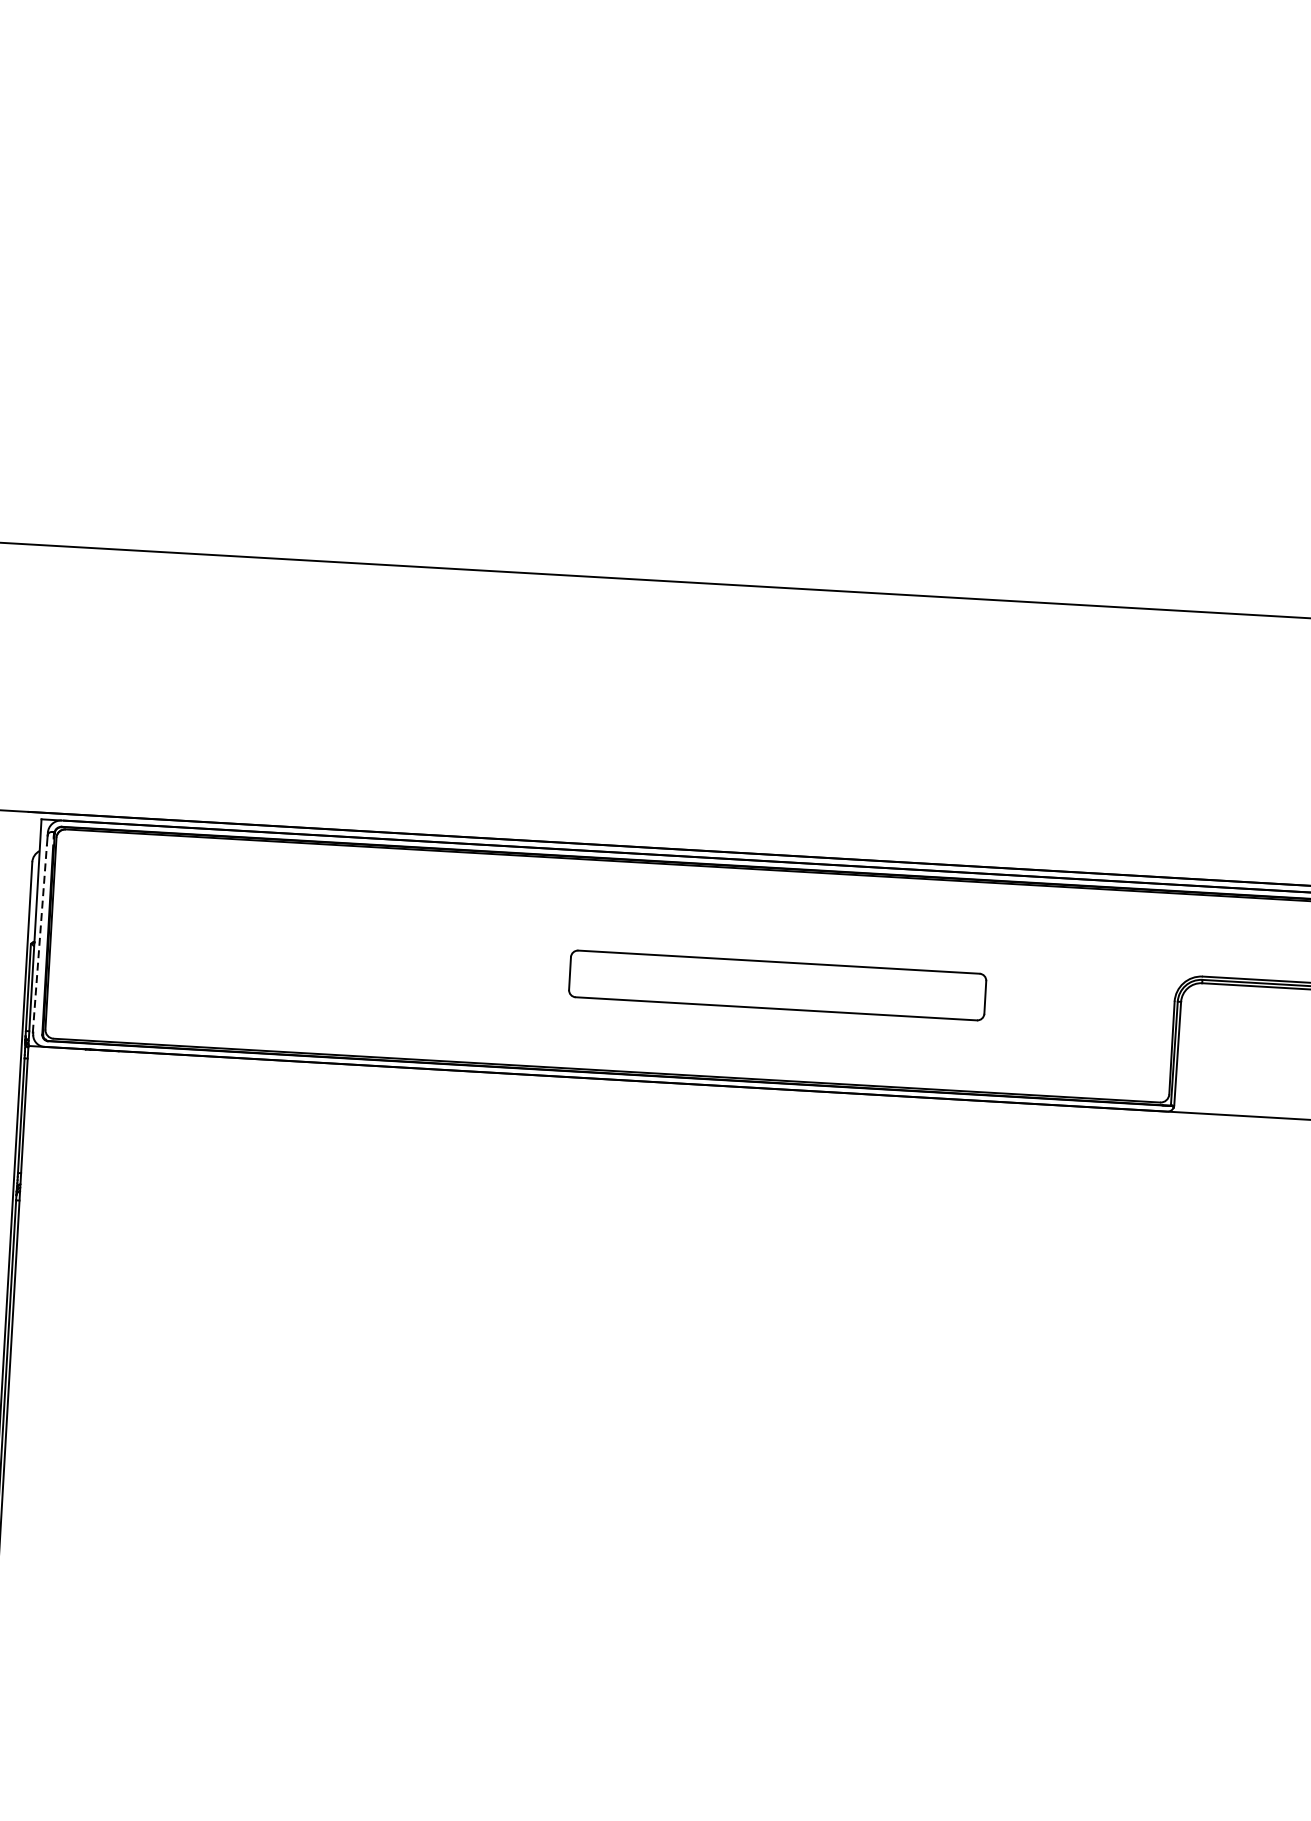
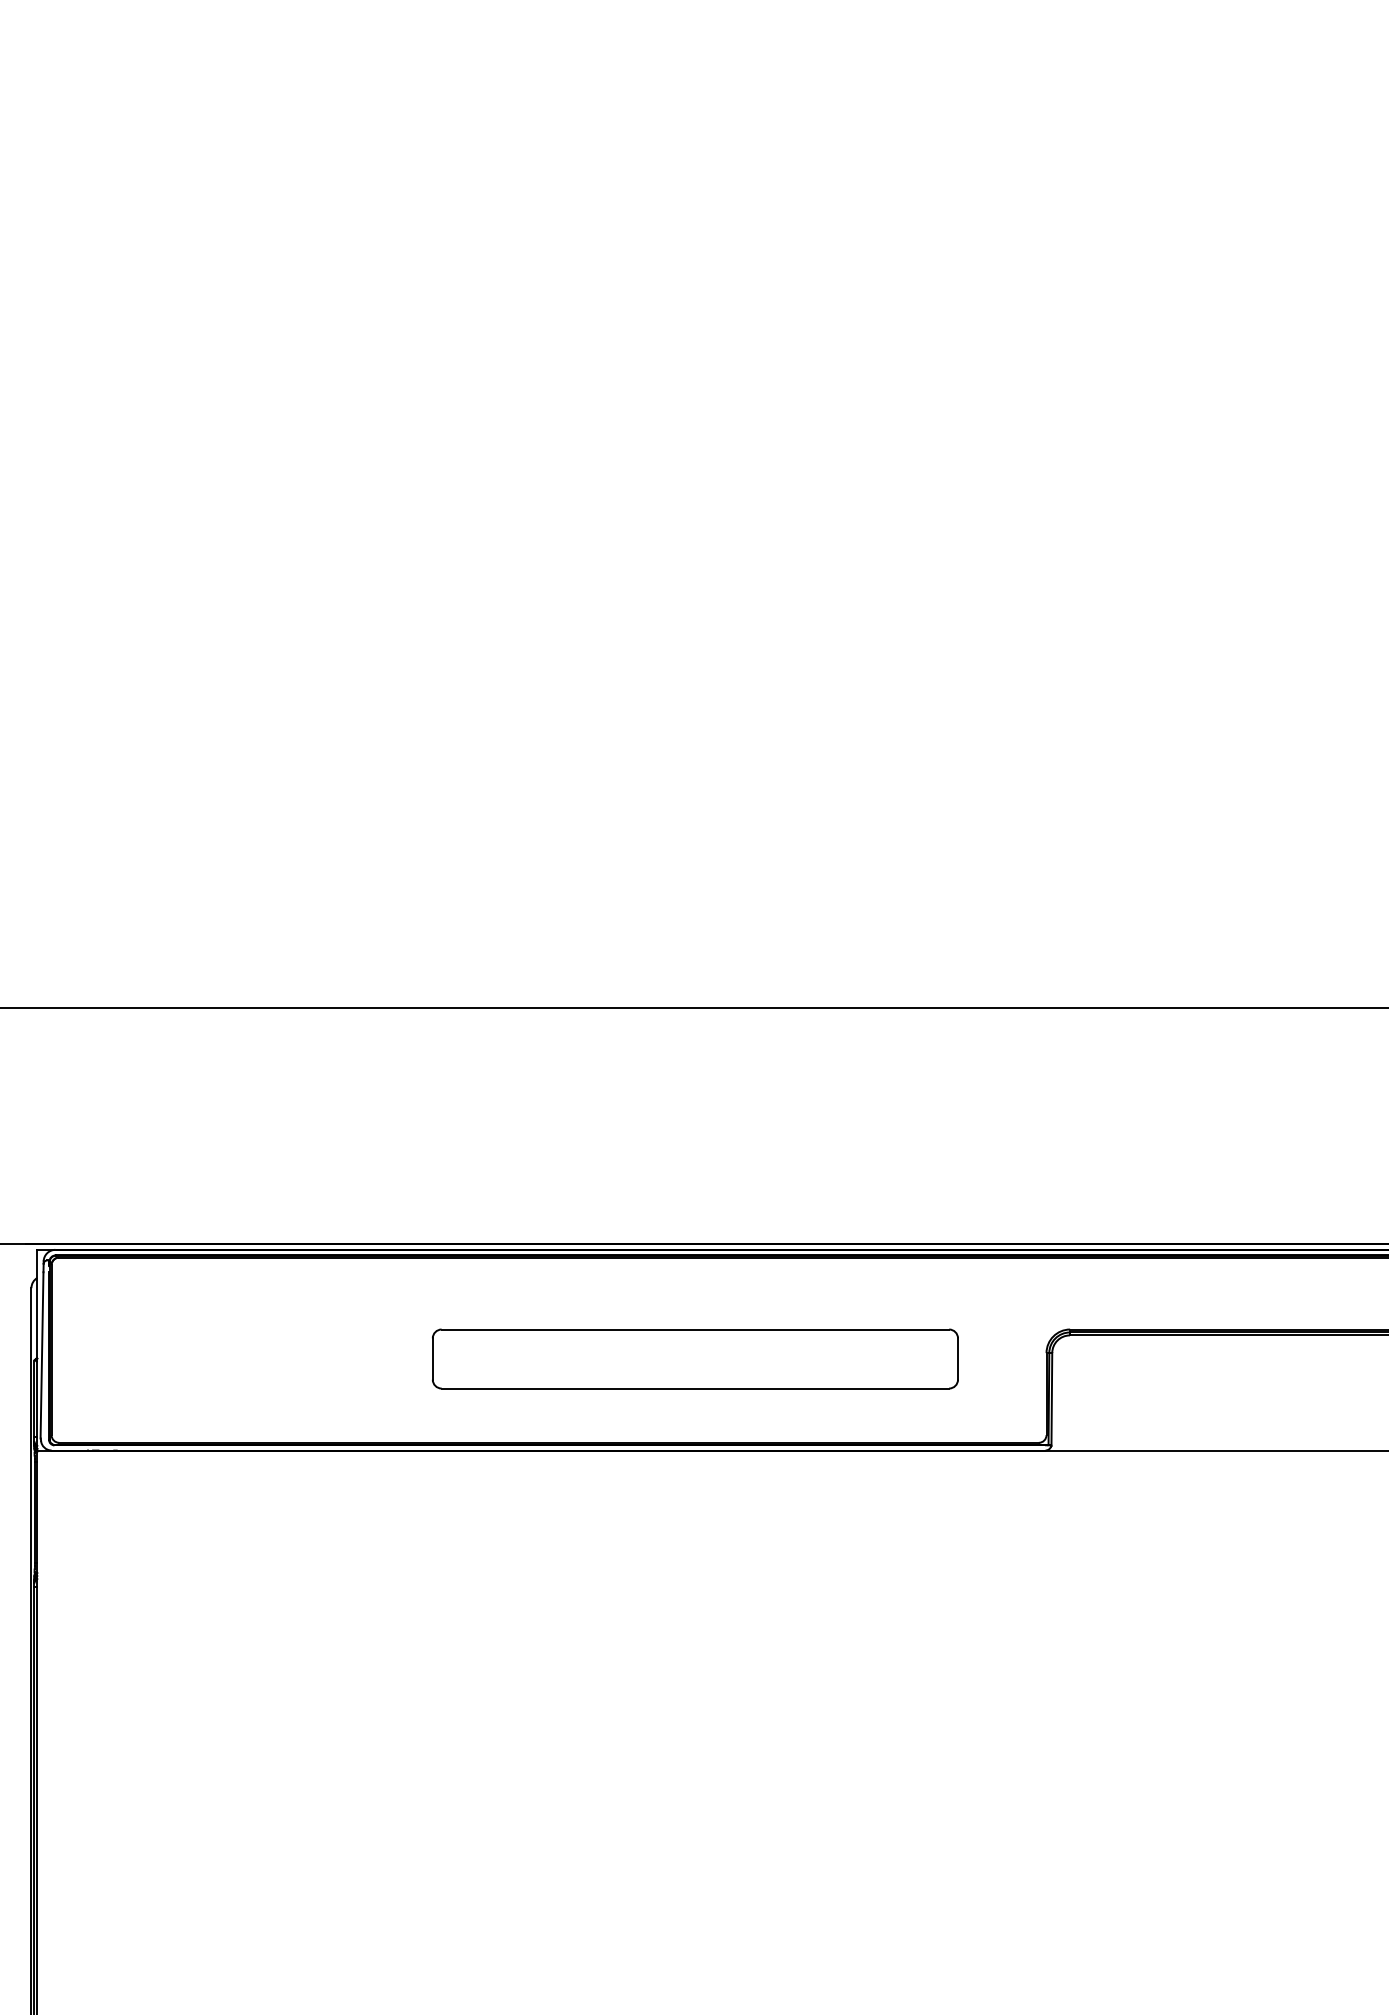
line: (40, 937) -> (42, 1354), dashed -> solid
part: (777, 984) -> (695, 1358), size x1.43

